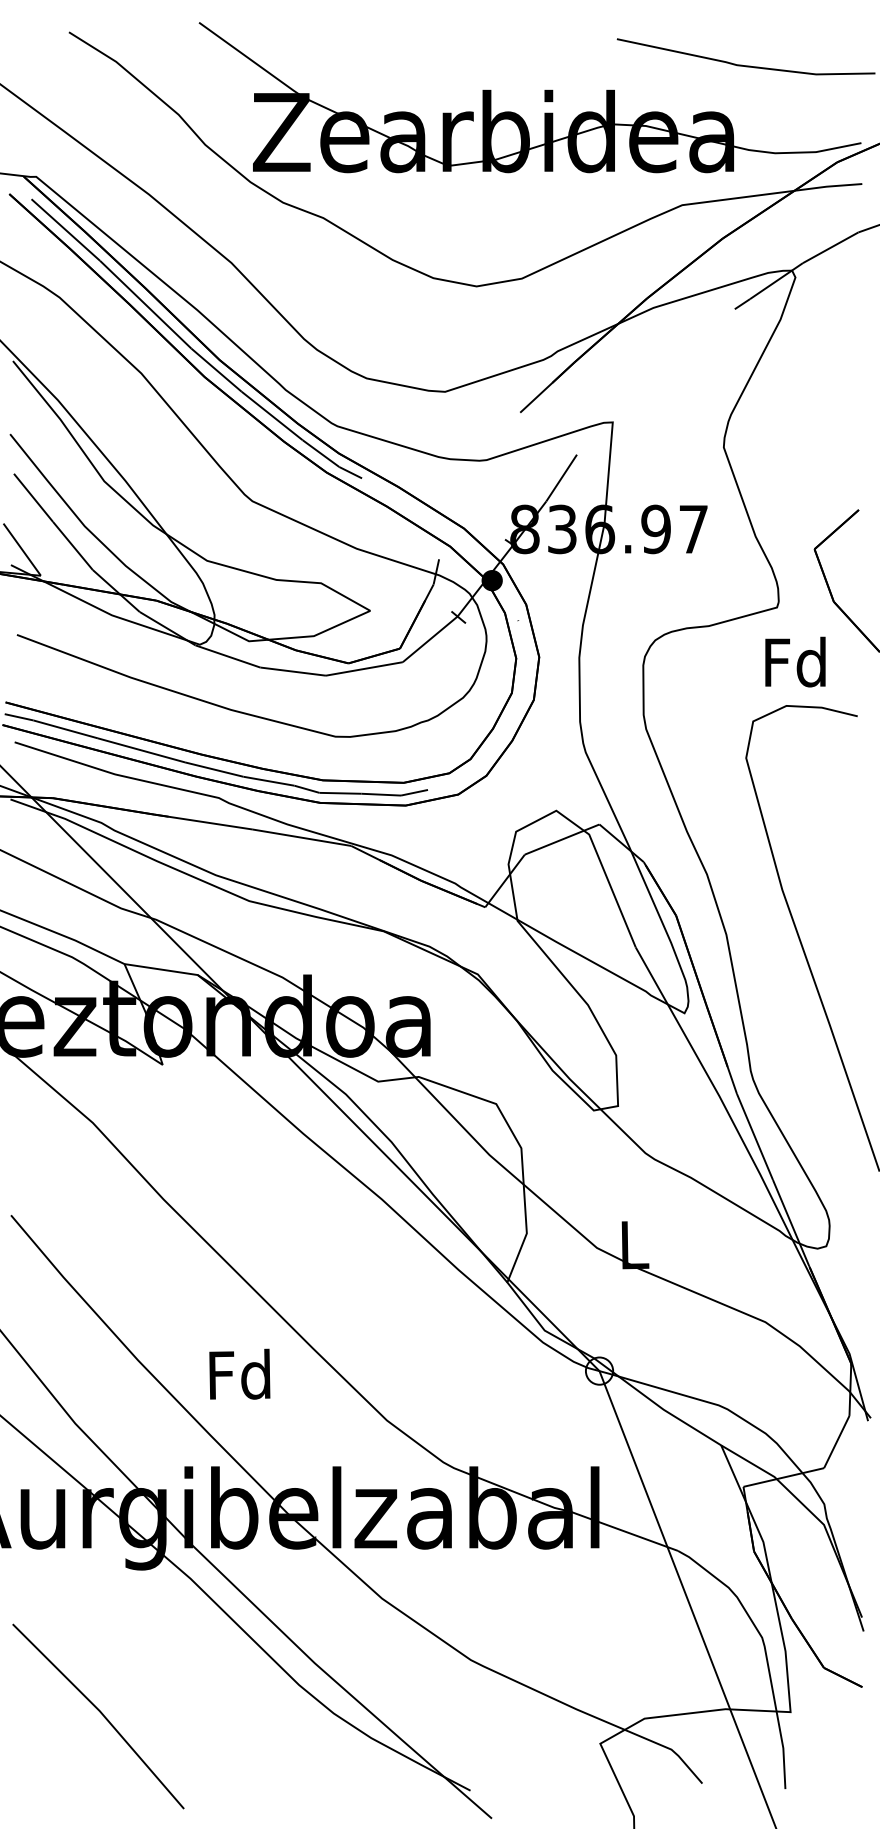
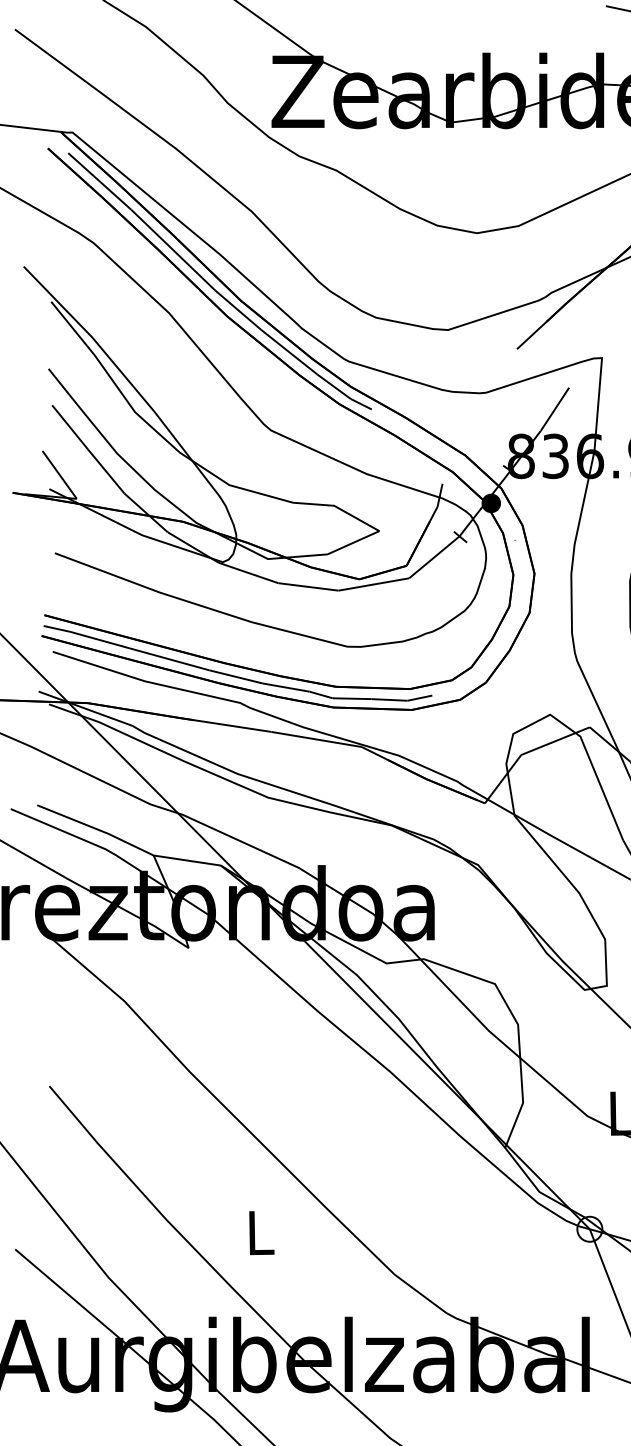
text: (239, 1373) -> (259, 1231), Fd -> L

